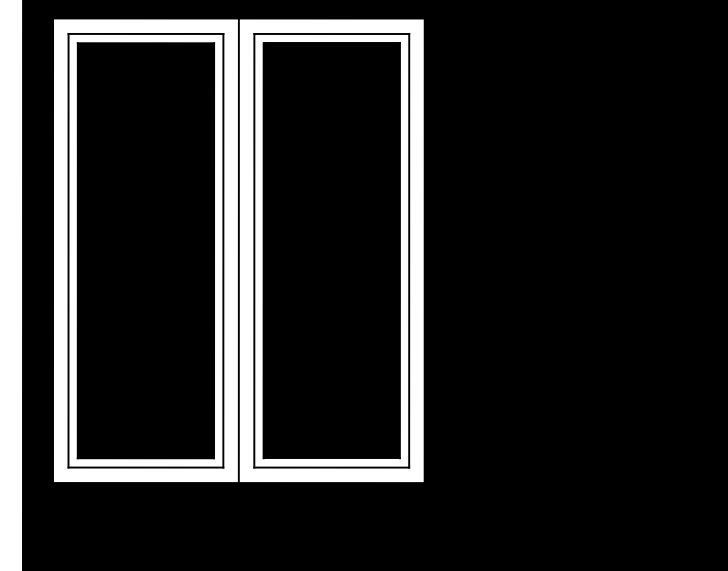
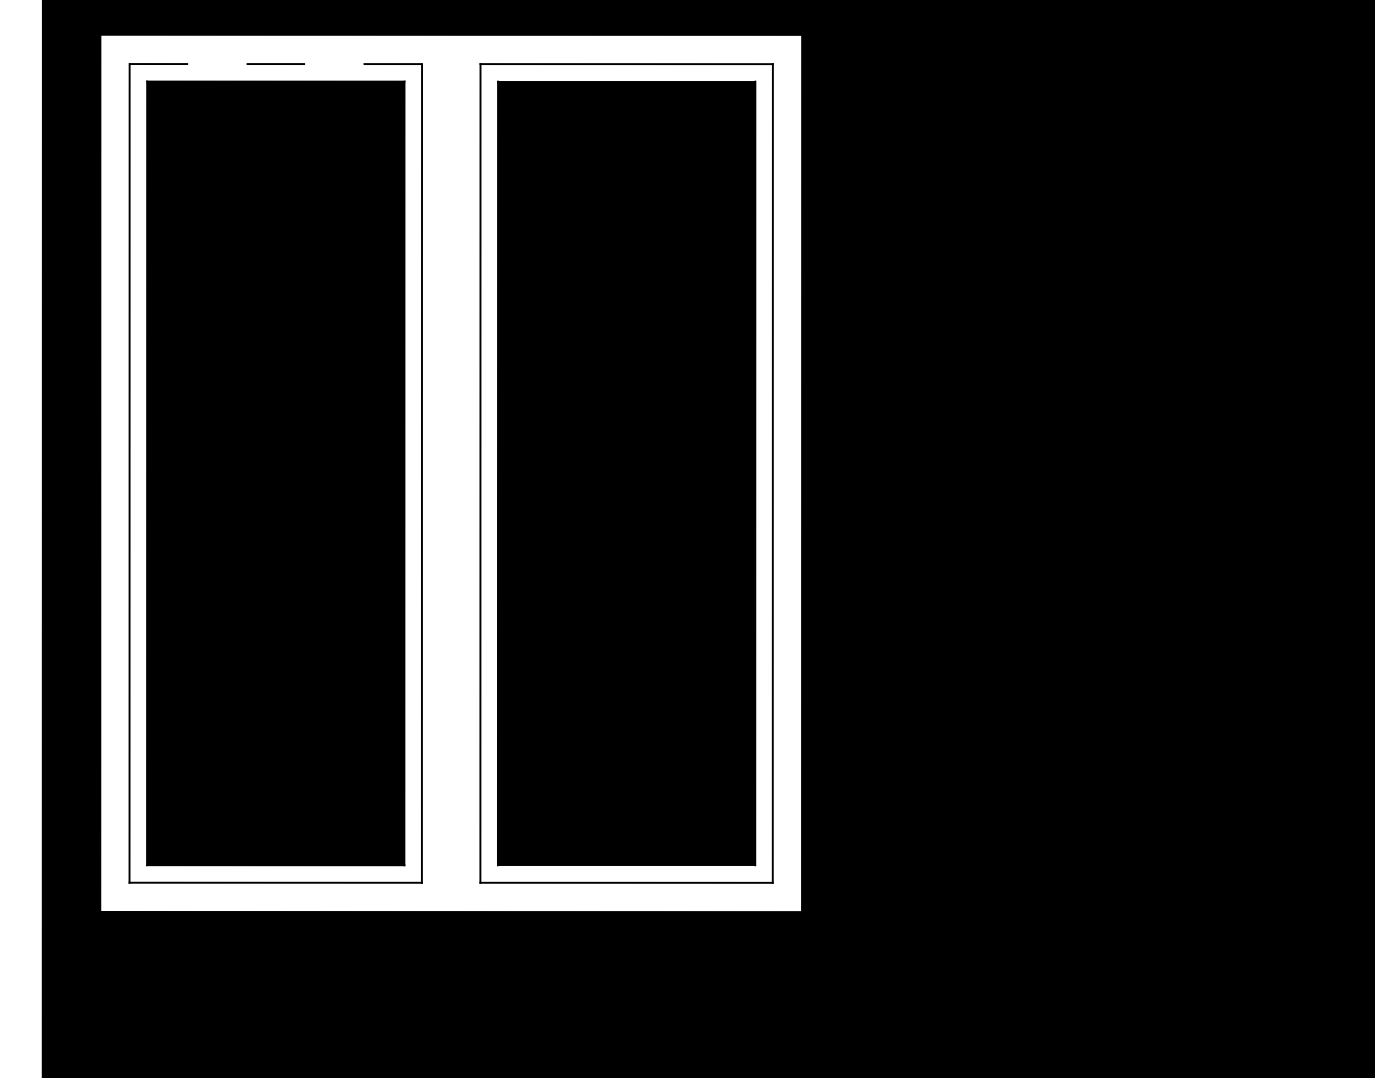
line: (145, 33) -> (274, 63), solid -> dashed
line: (238, 250) -> (450, 472), removed

